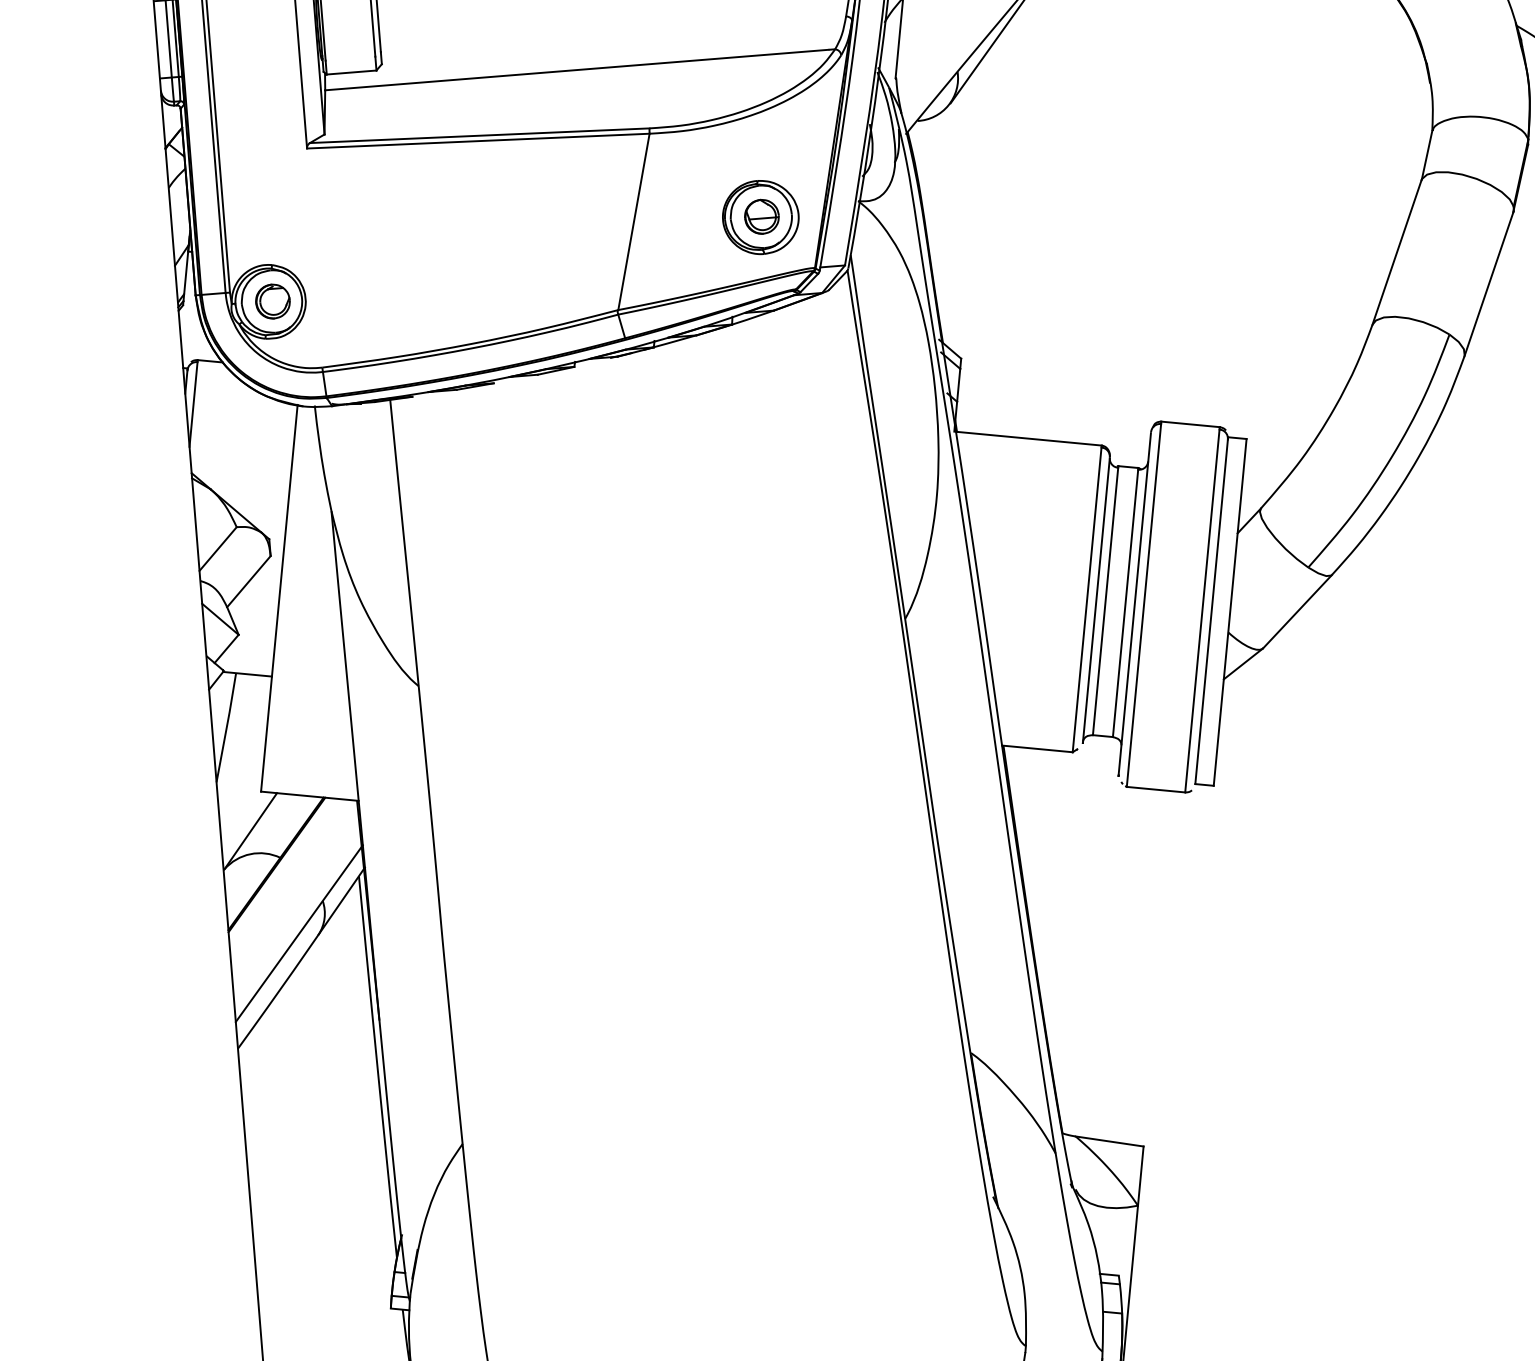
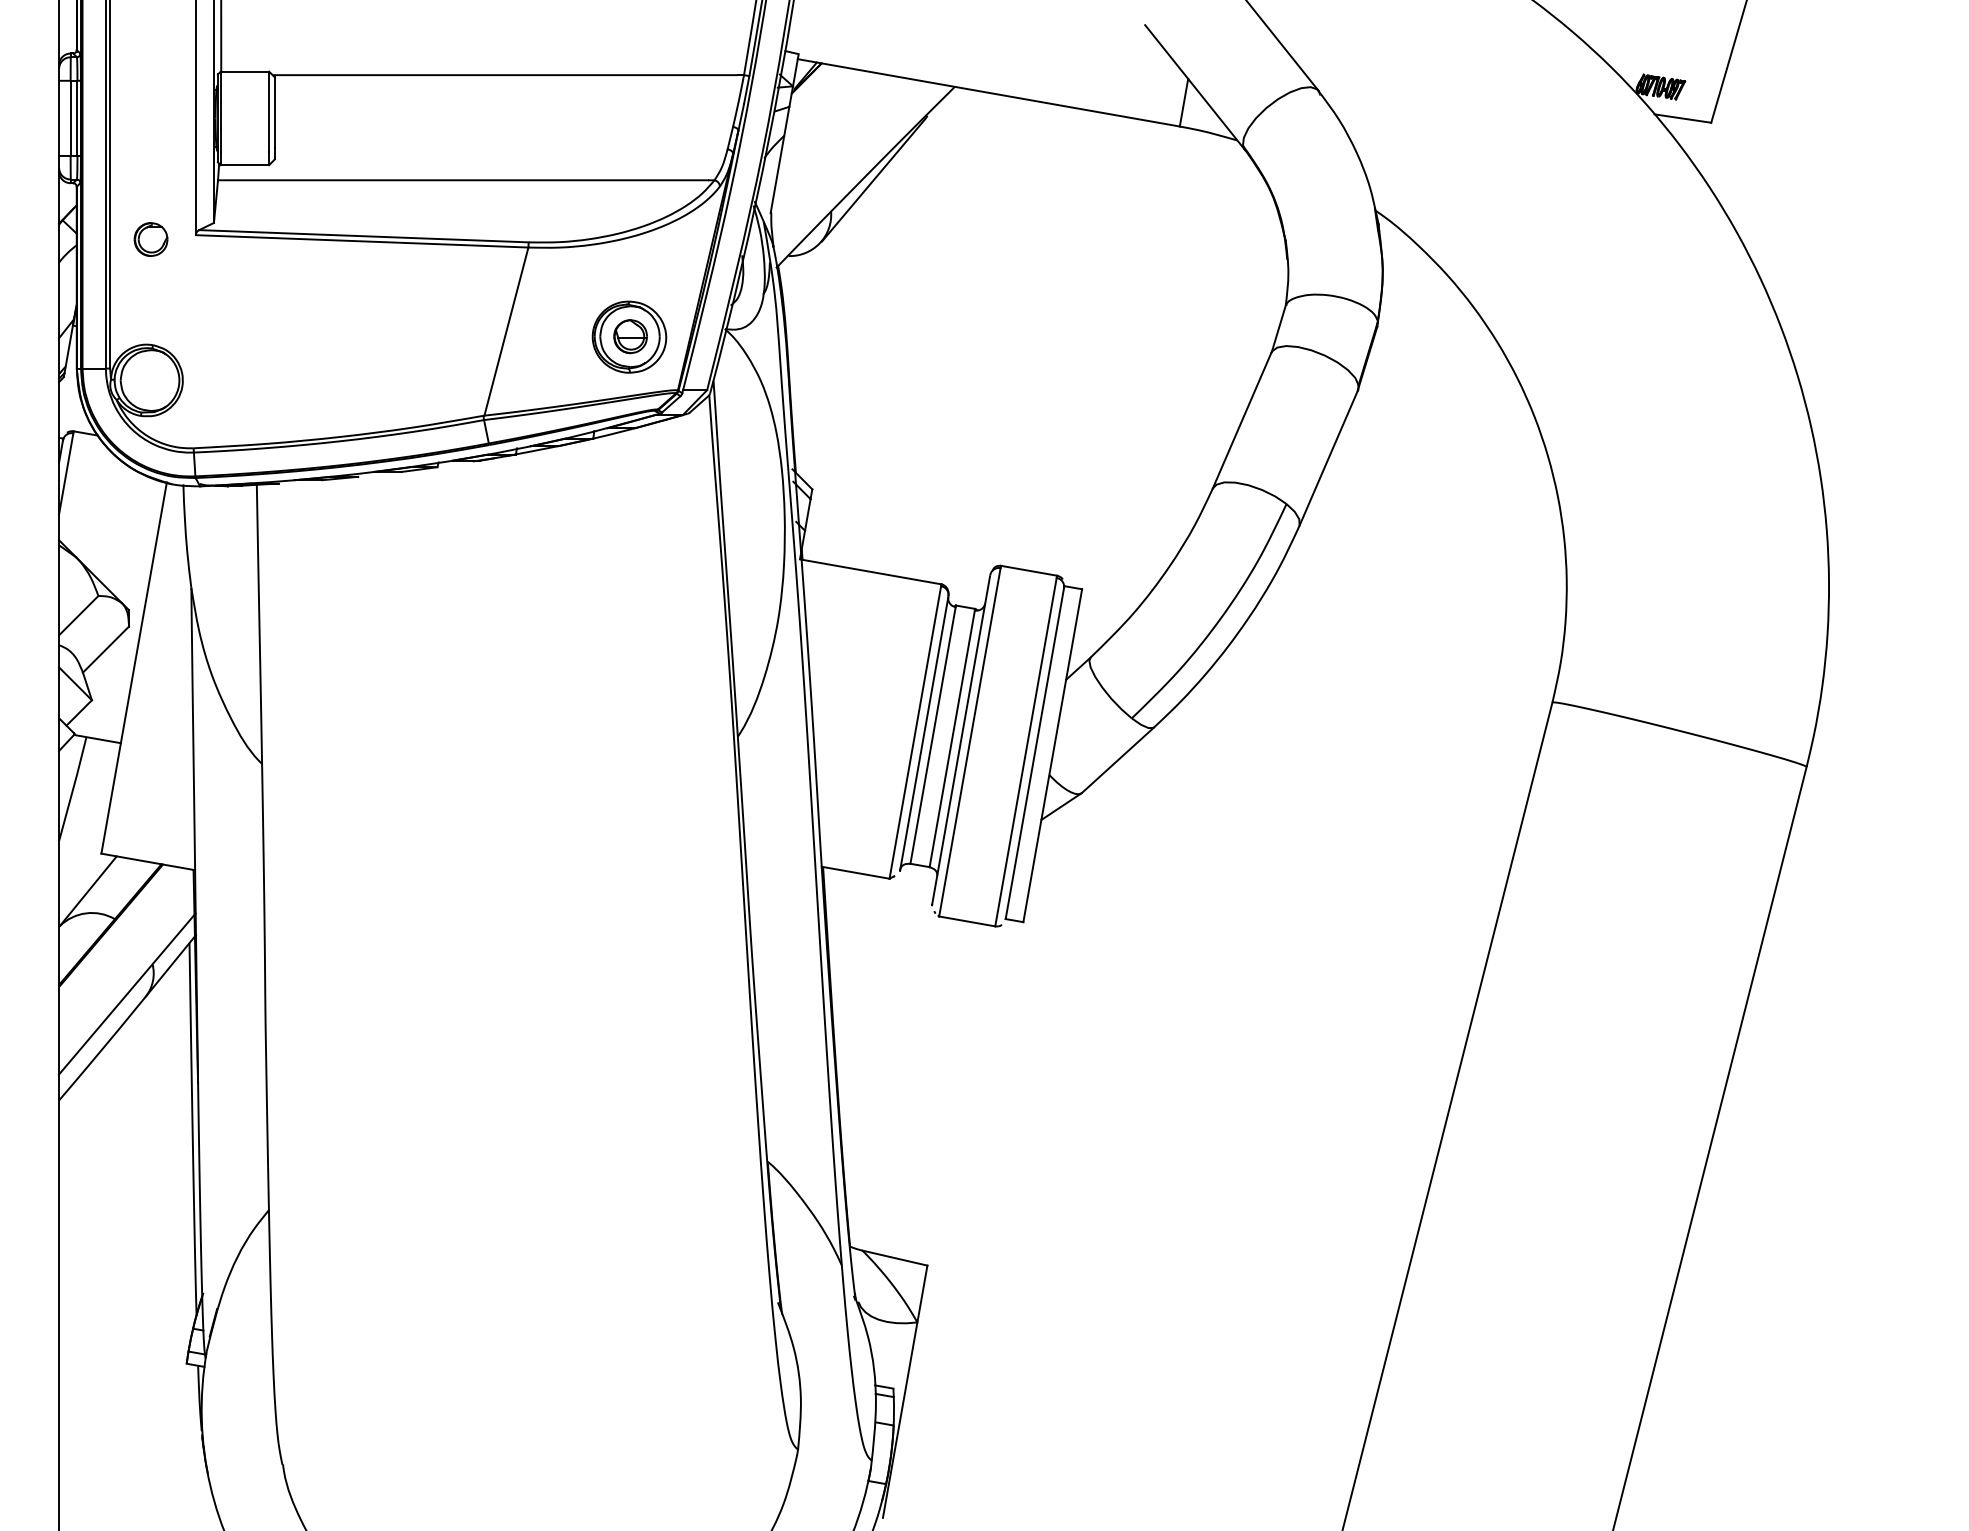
part: (272, 301) -> (150, 239), moved

